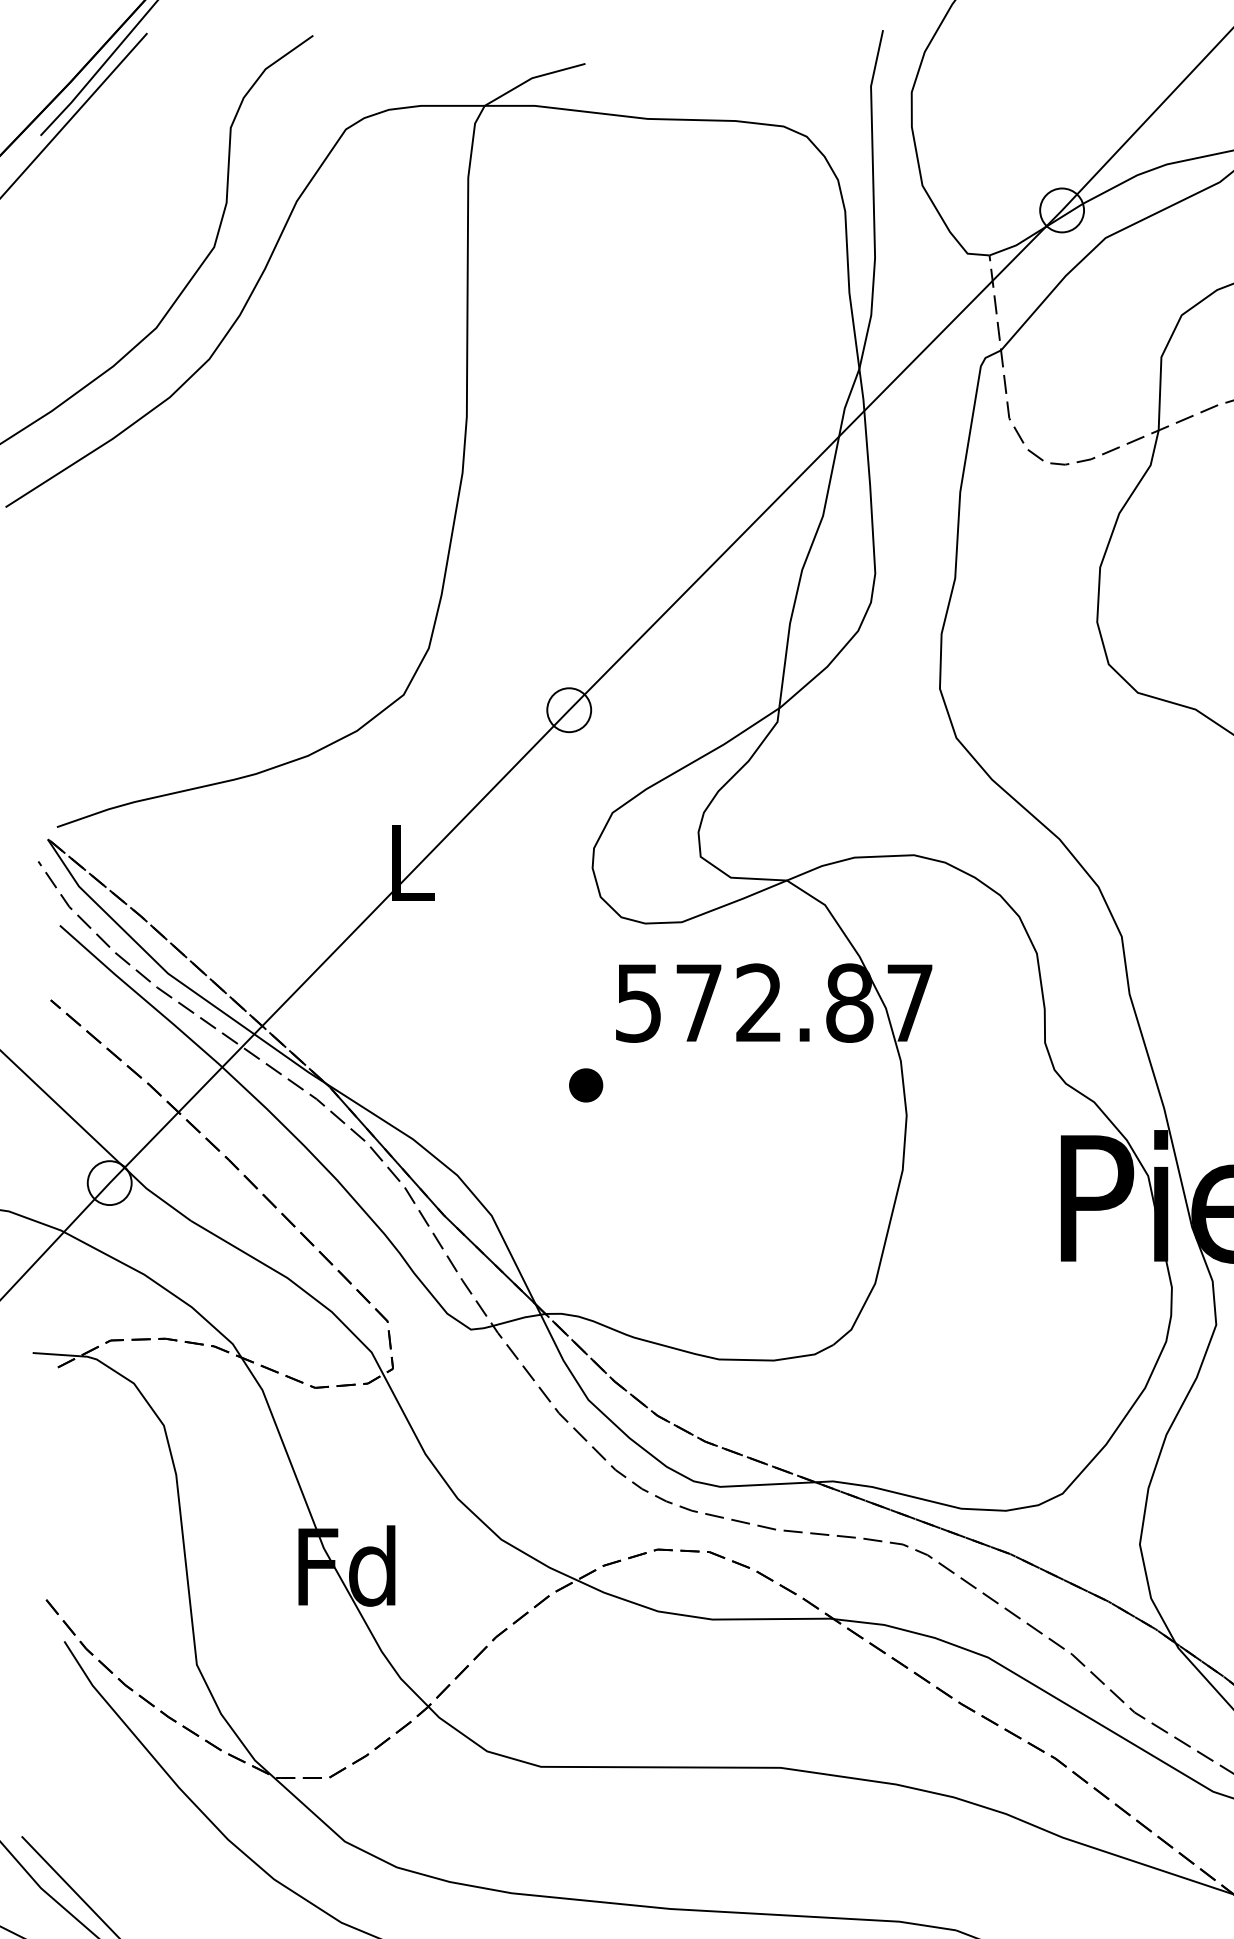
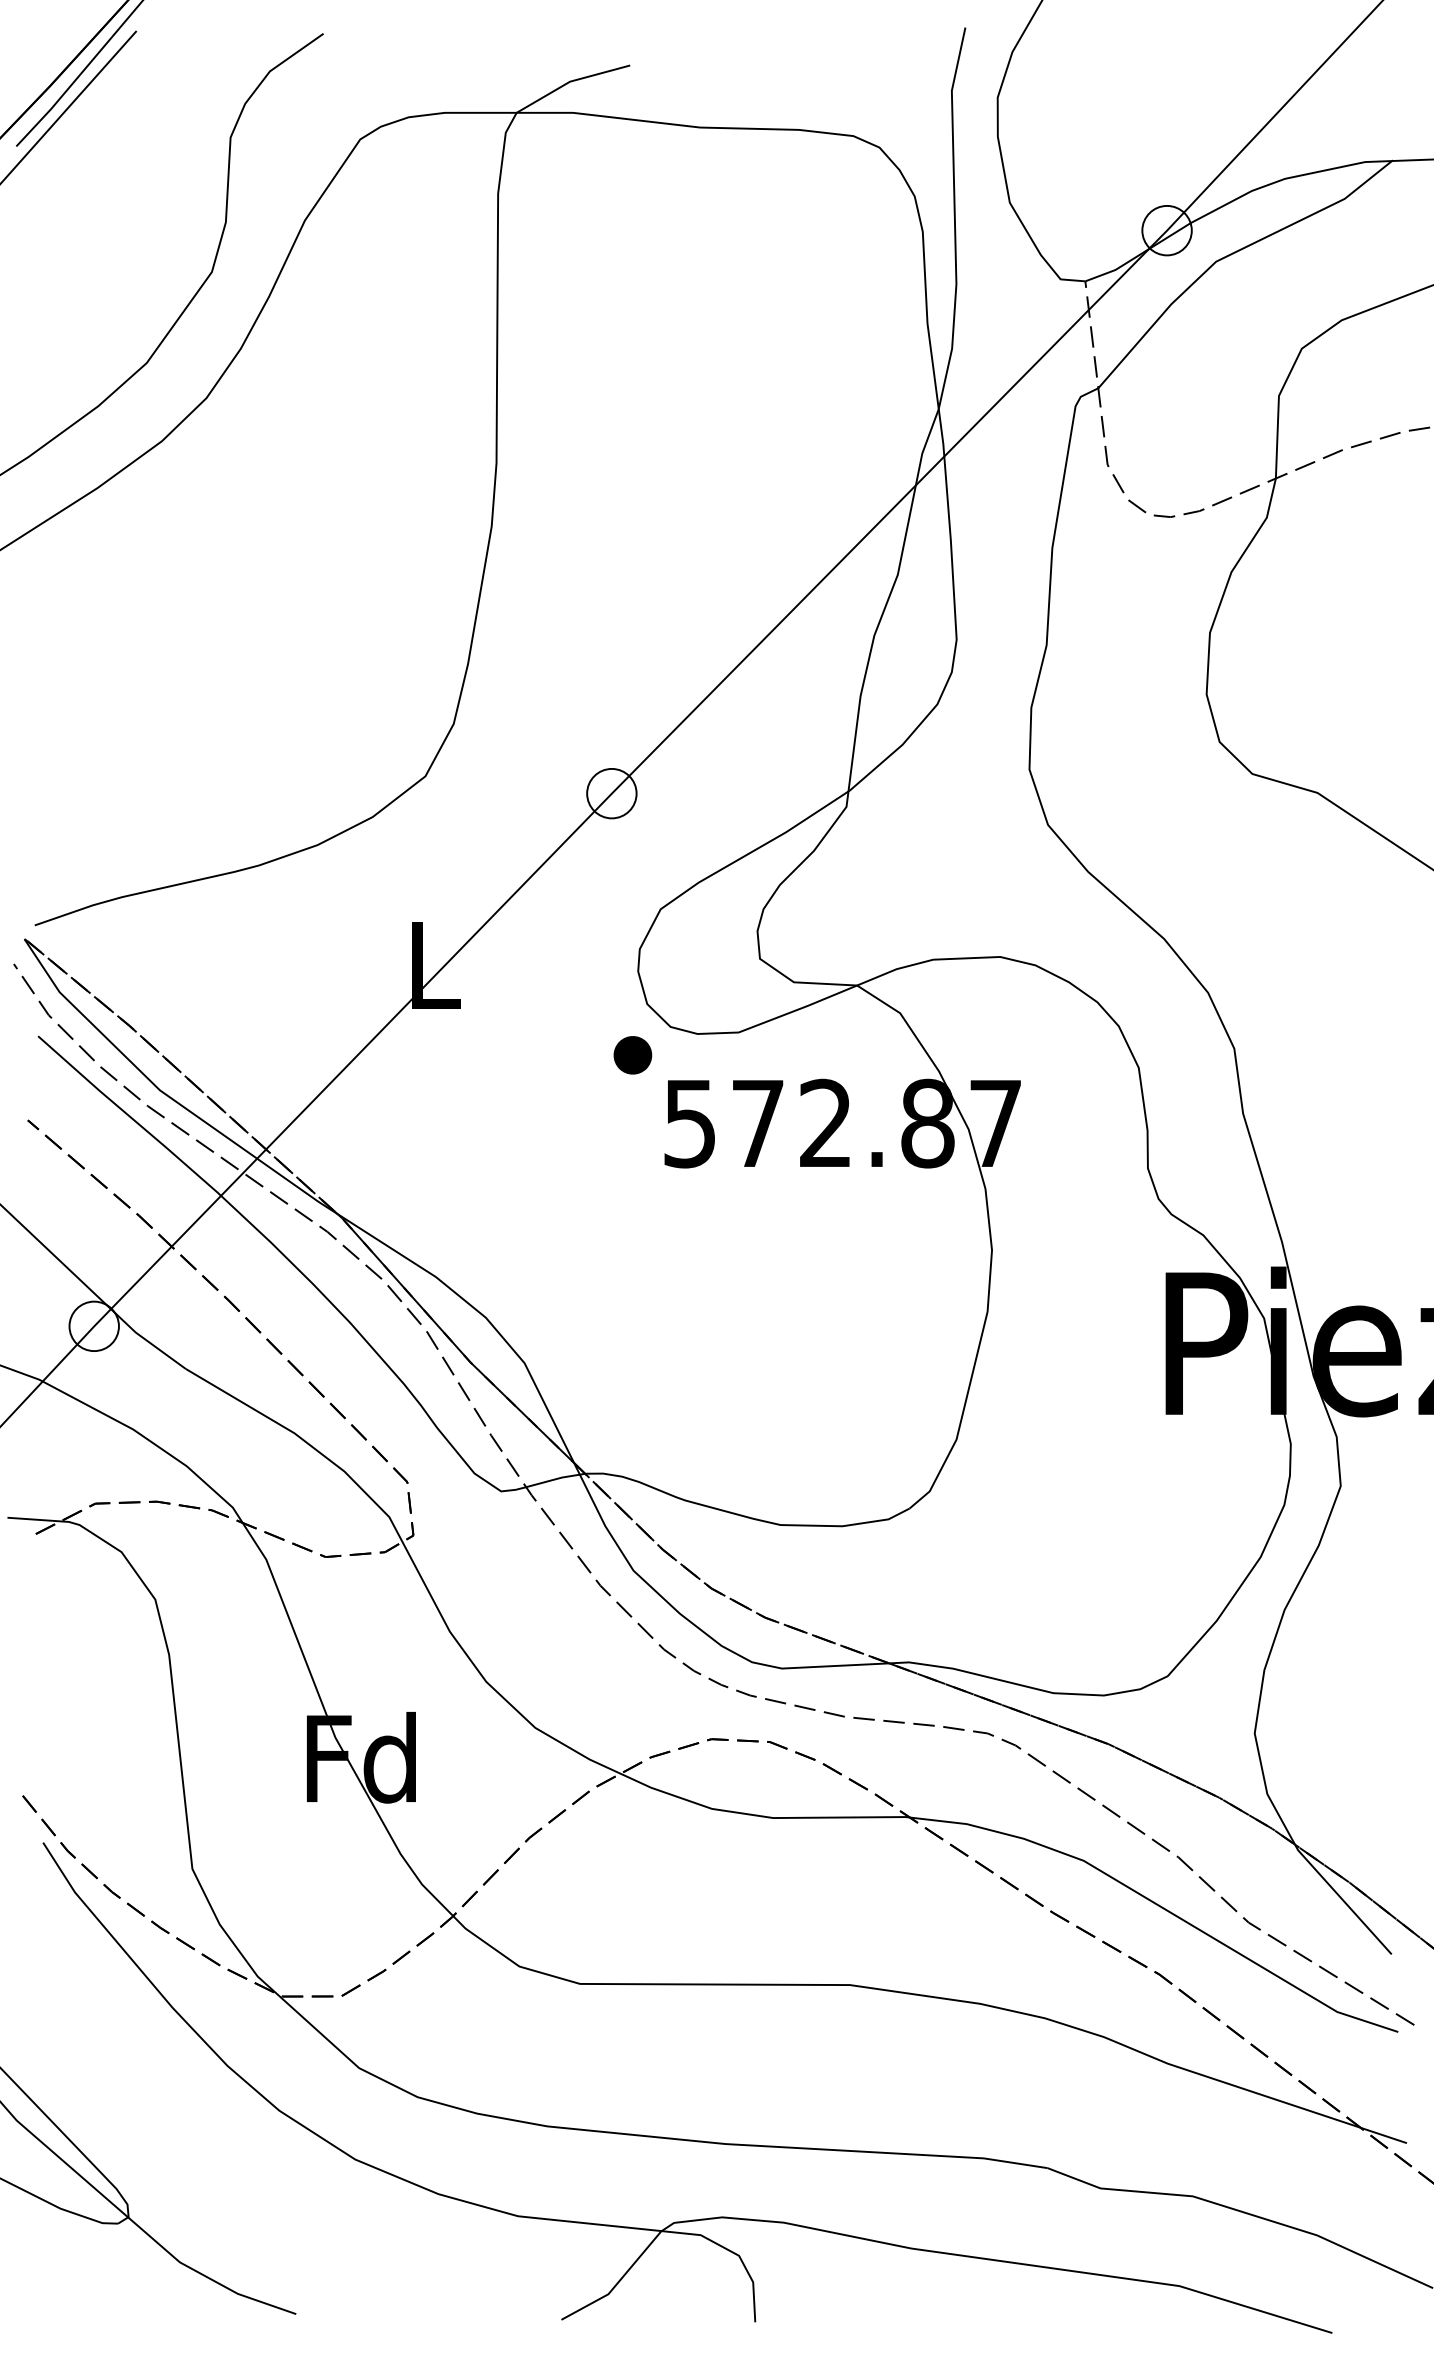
part: (585, 1085) -> (632, 1055), moved

